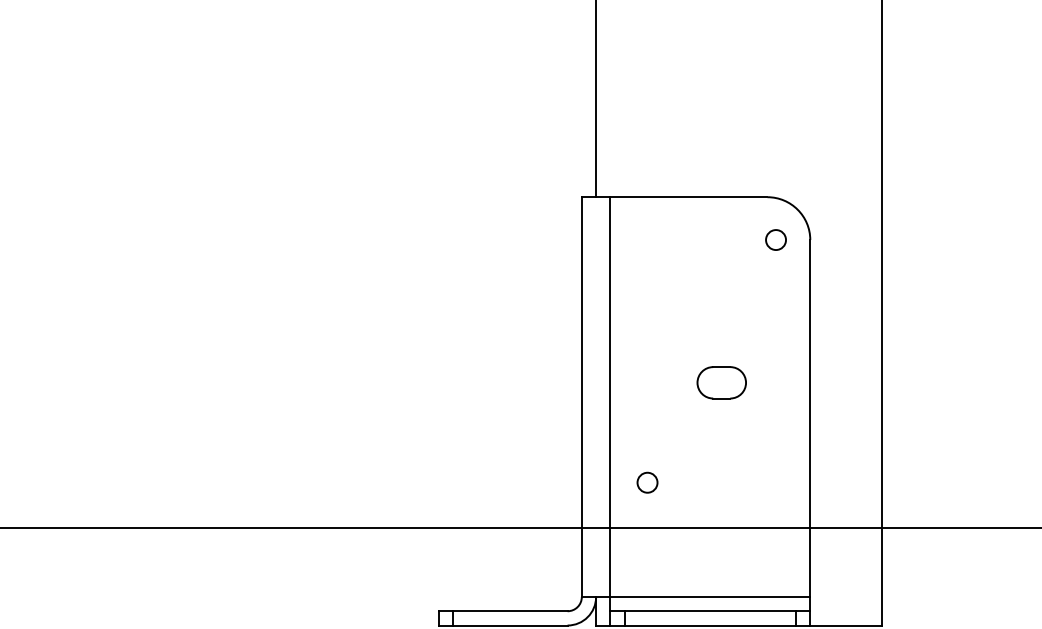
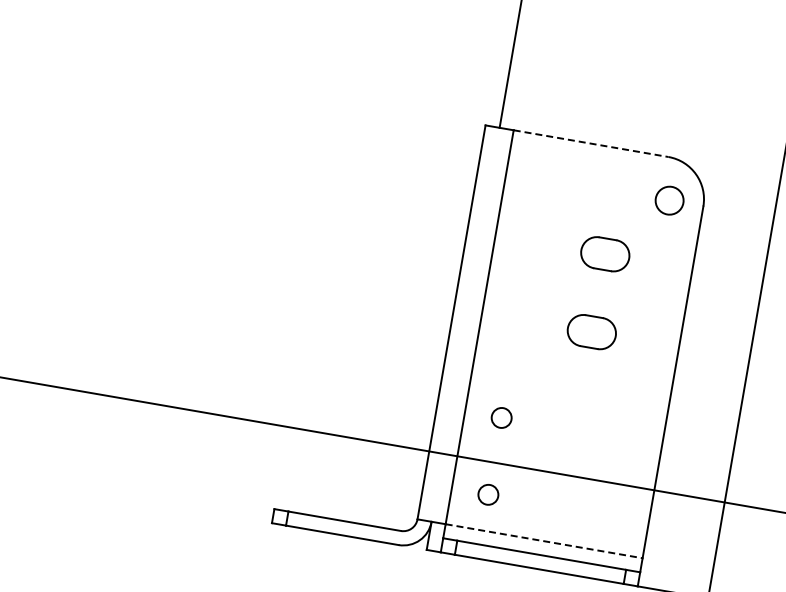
line: (688, 197) -> (590, 143), solid -> dashed
circle: (775, 239) -> (669, 200), size x1.4
part: (721, 303) -> (605, 253), added
circle: (647, 560) -> (488, 494), added
line: (710, 596) -> (544, 540), solid -> dashed

